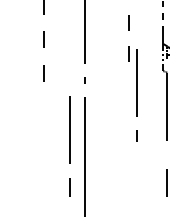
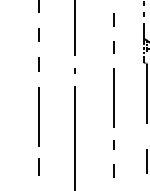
line: (136, 94) -> (113, 108), moved
line: (69, 147) -> (38, 131), moved
line: (128, 193) -> (113, 170), added

